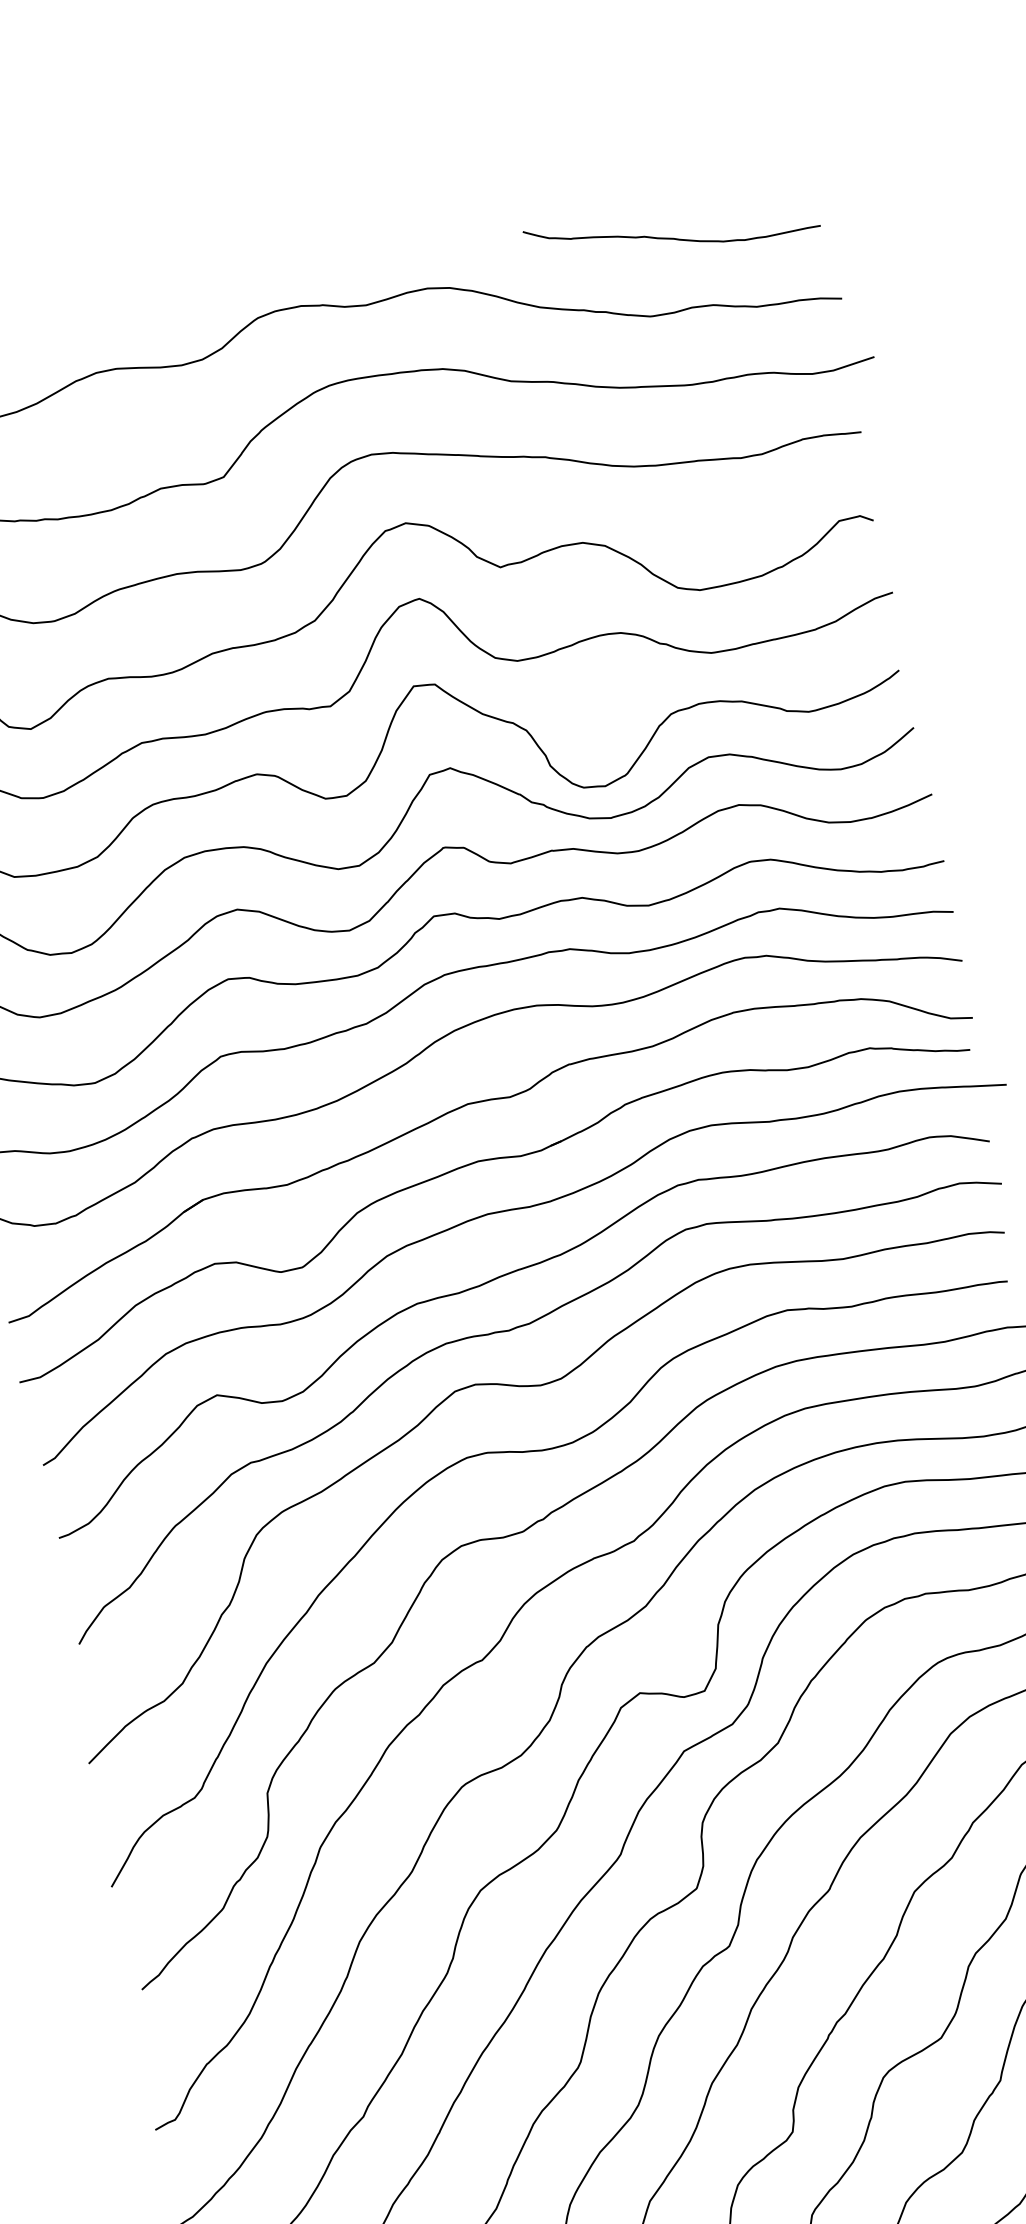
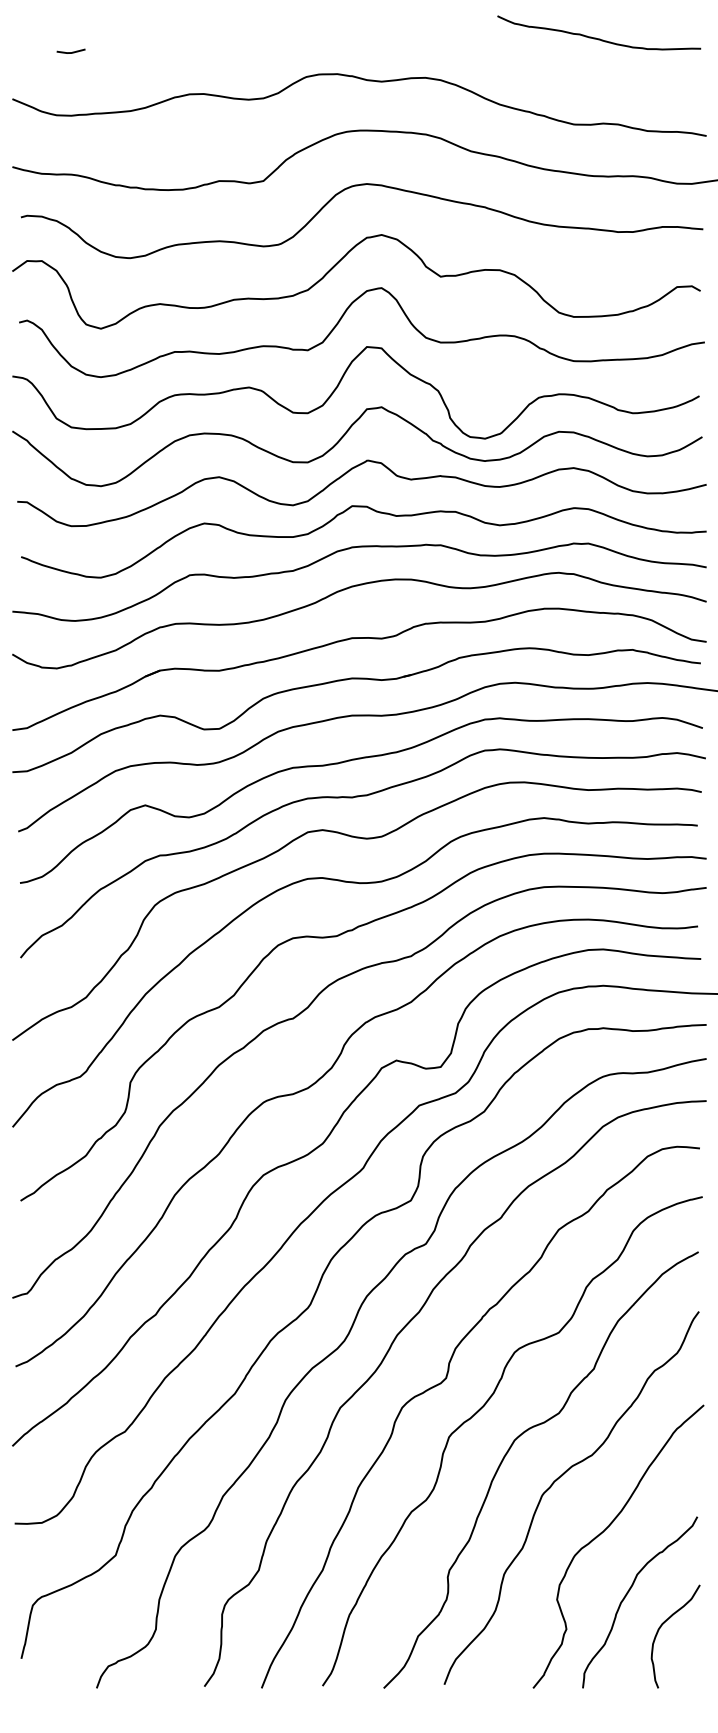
curve: (669, 236) -> (596, 37), moved

